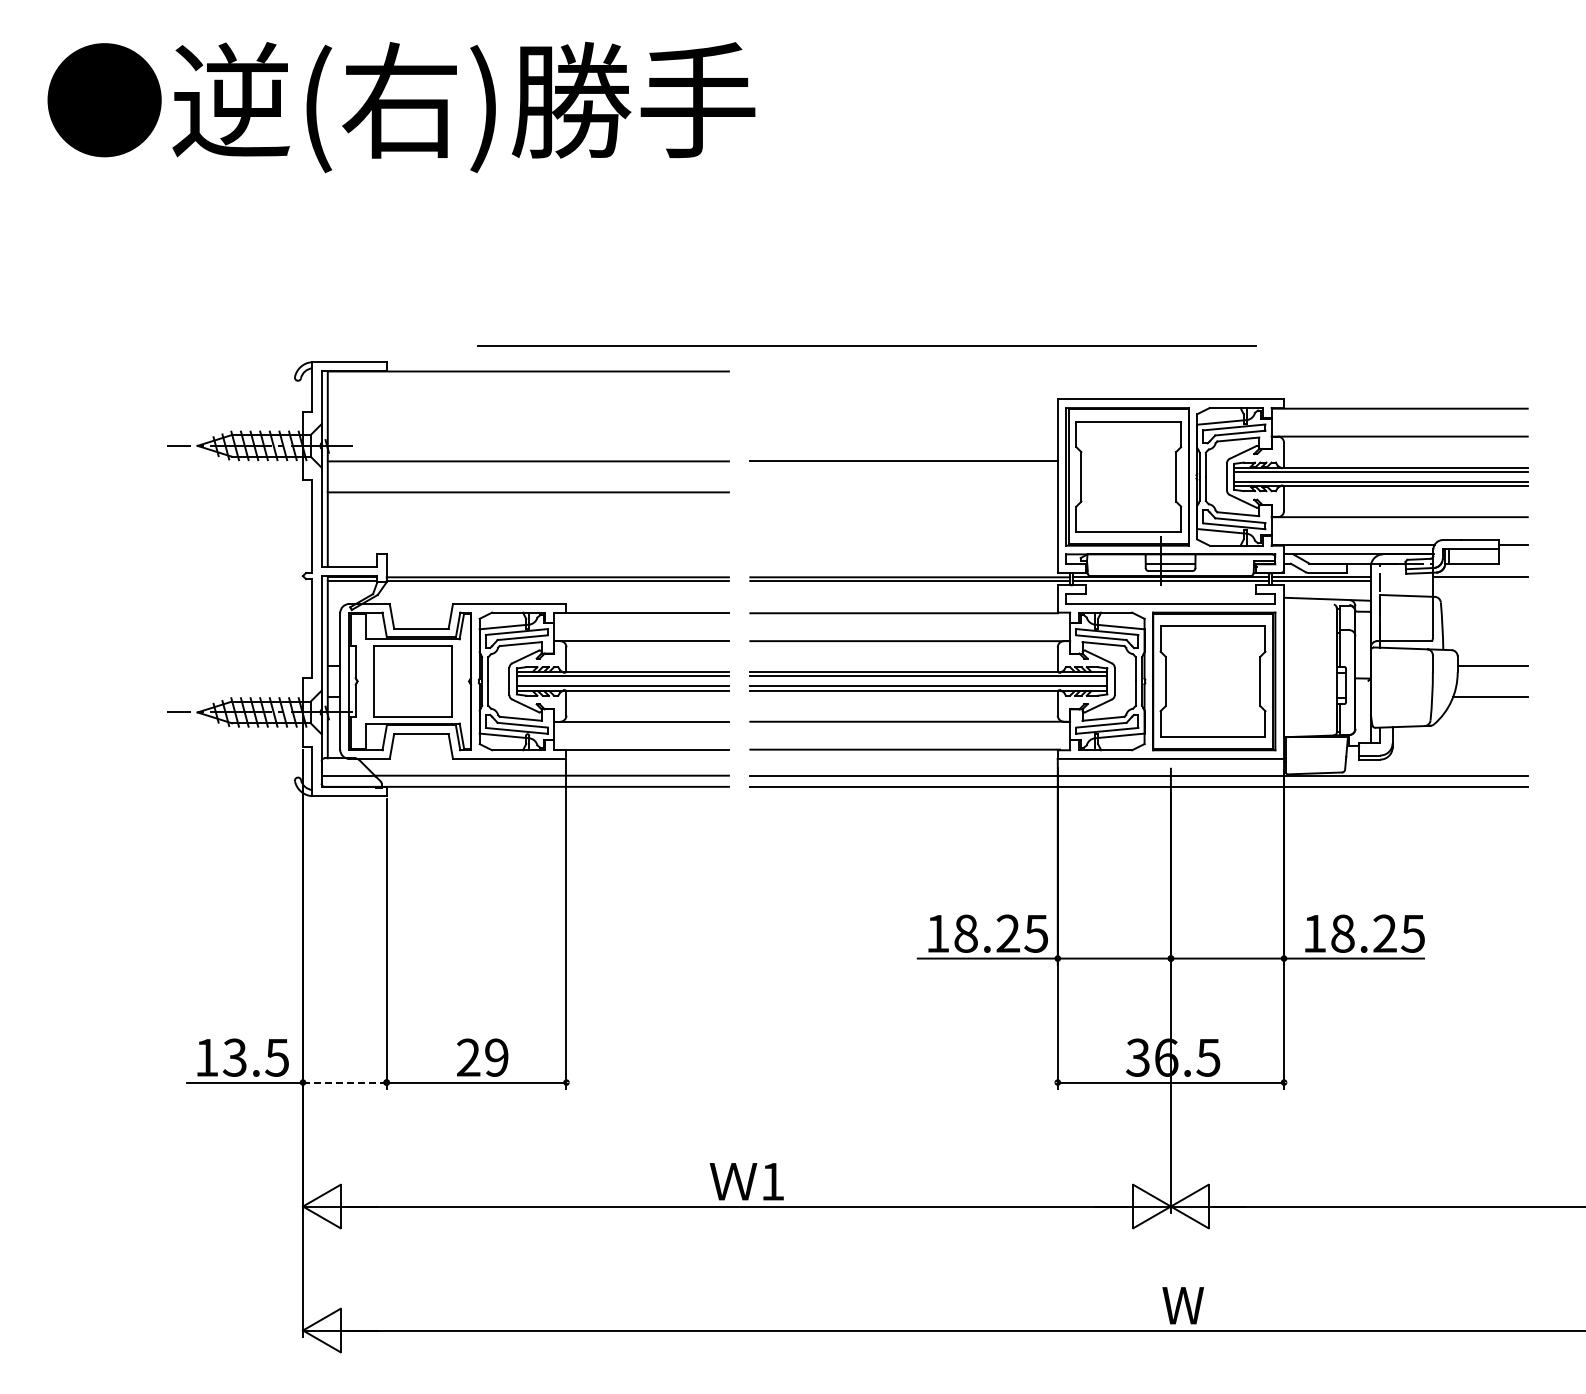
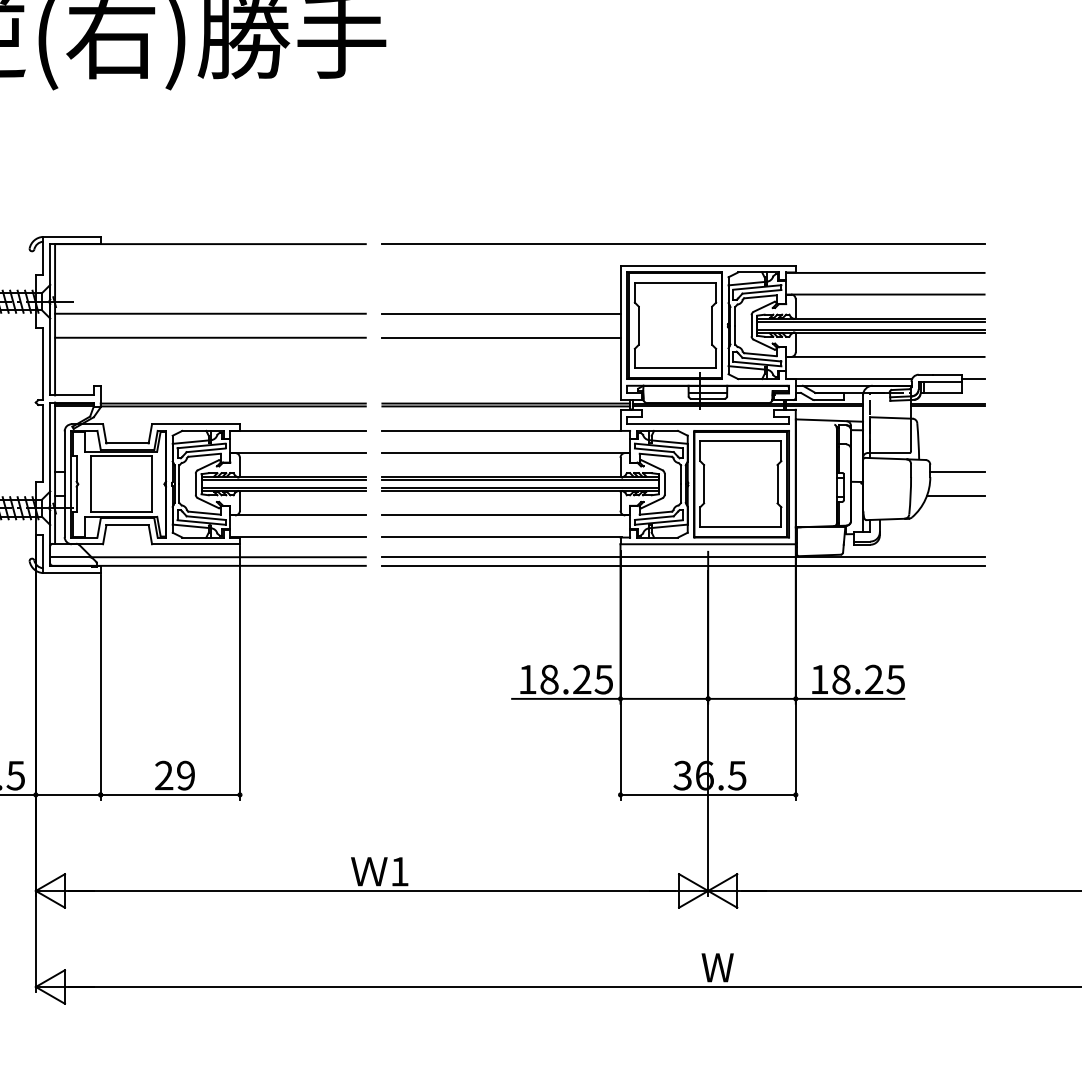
line: (866, 345) -> (683, 243), moved
line: (903, 492) -> (501, 337), added
line: (1479, 581) -> (947, 406), added
line: (344, 1082) -> (68, 794), dashed -> solid

